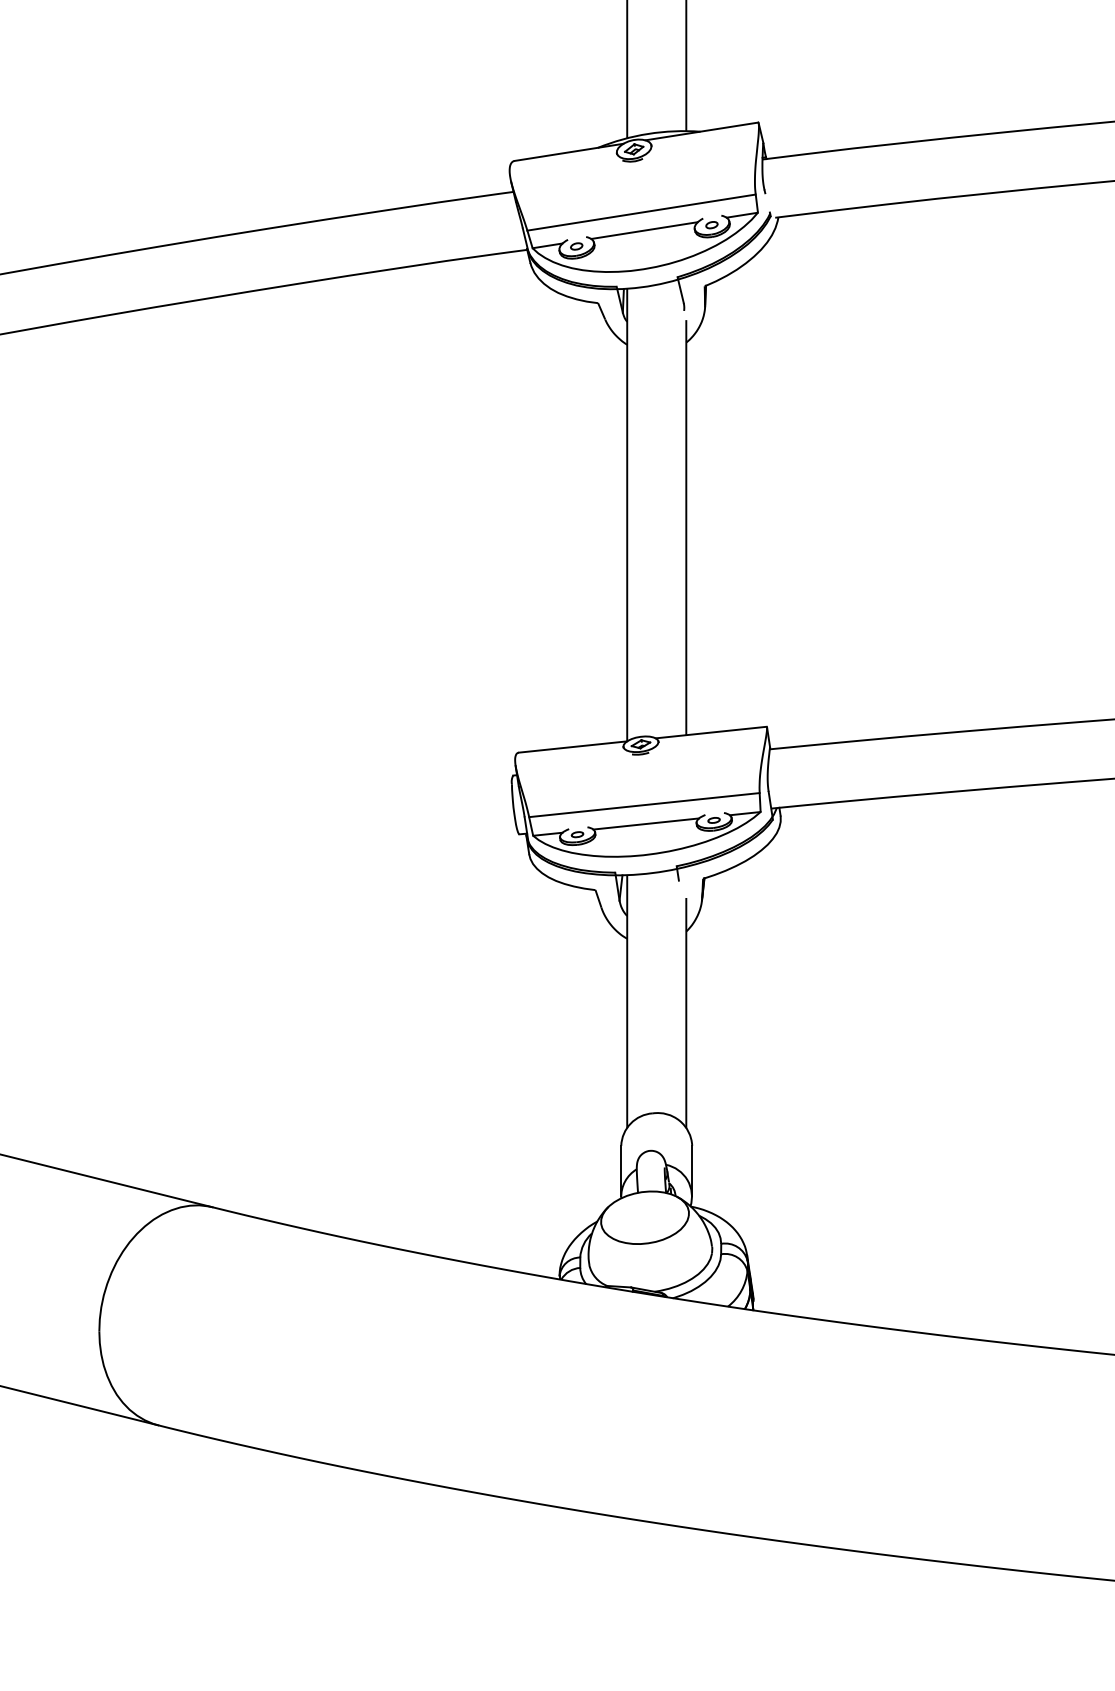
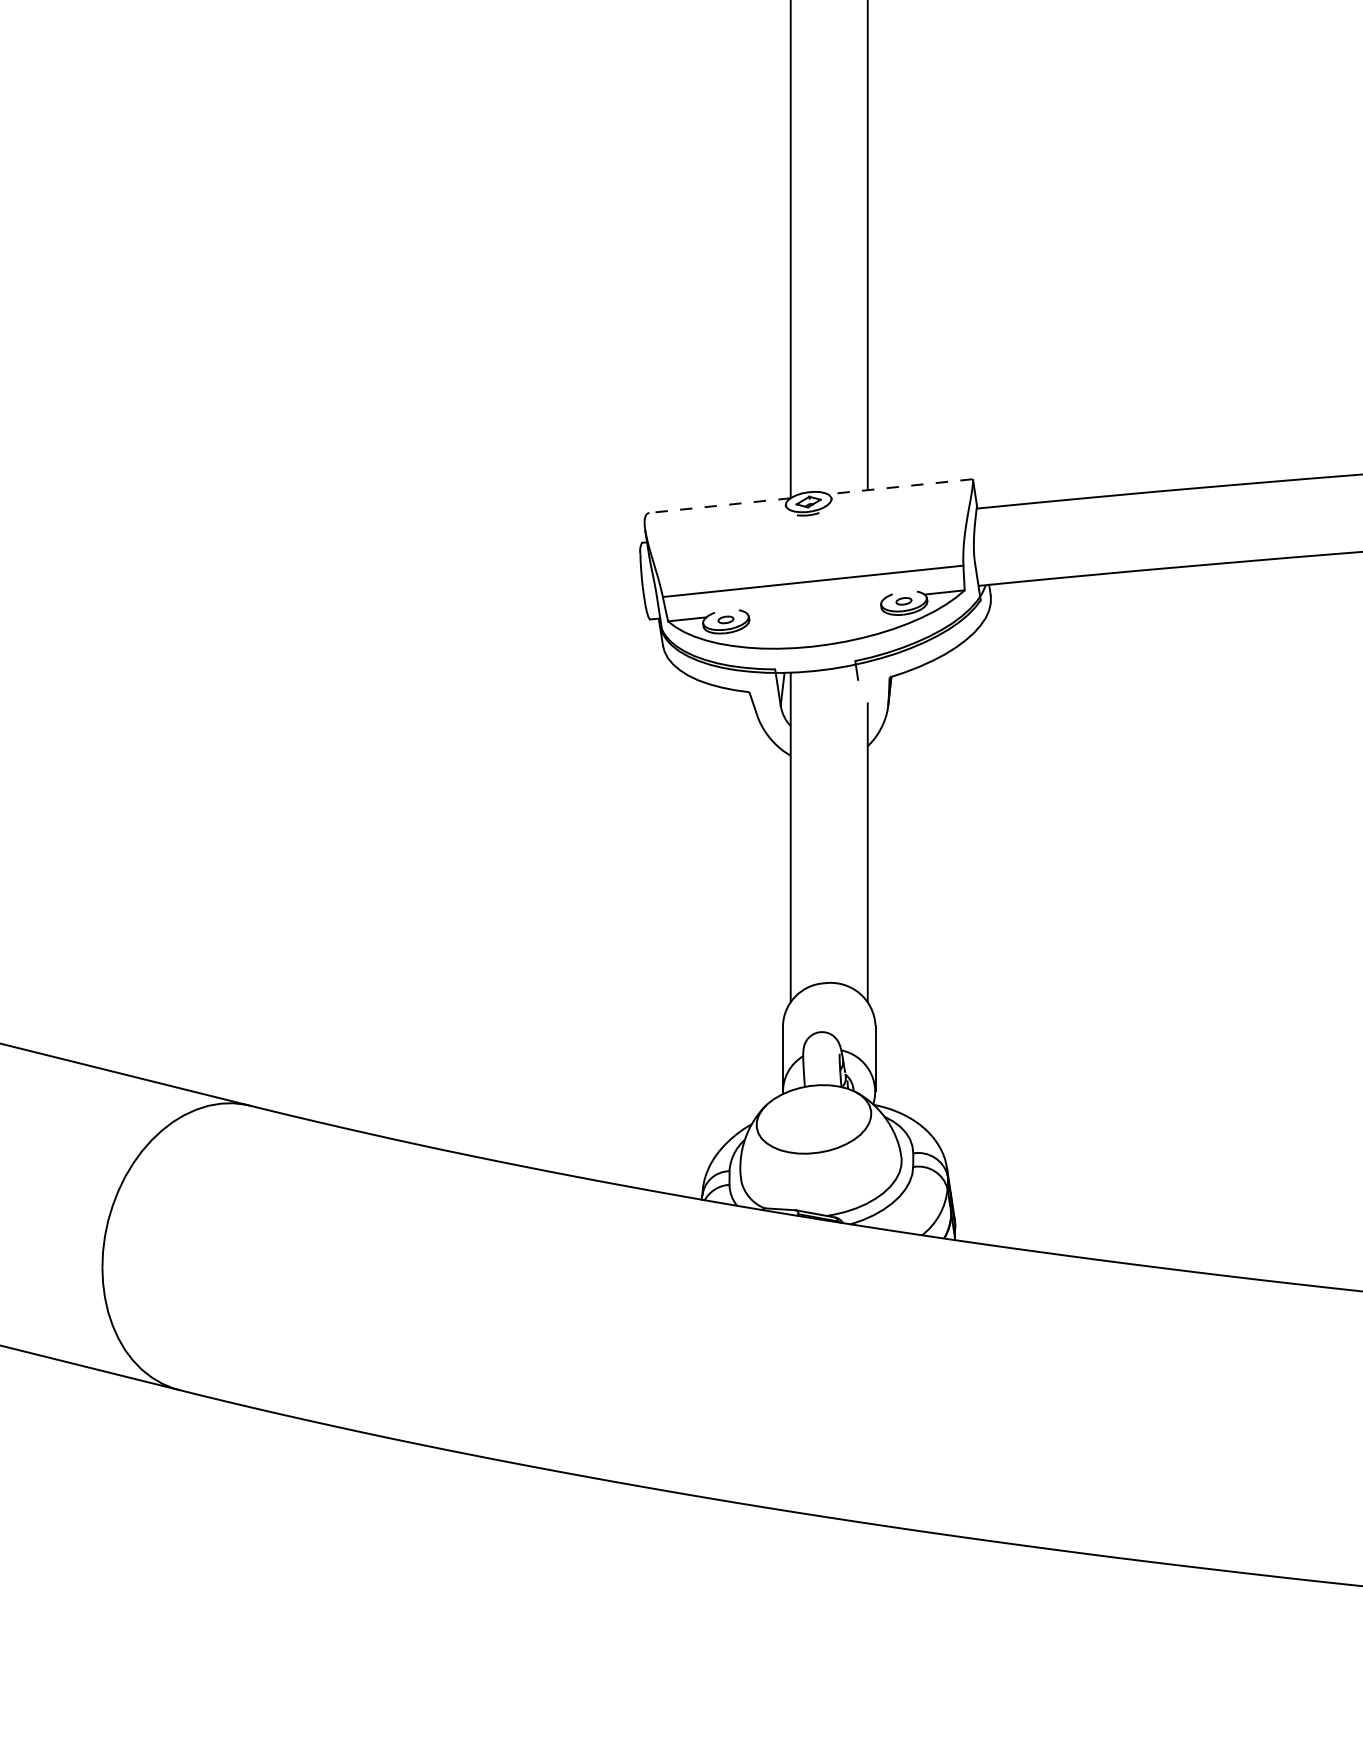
line: (711, 732) -> (900, 486), solid -> dashed
line: (572, 747) -> (719, 506), solid -> dashed
line: (645, 823) -> (814, 605), removed

